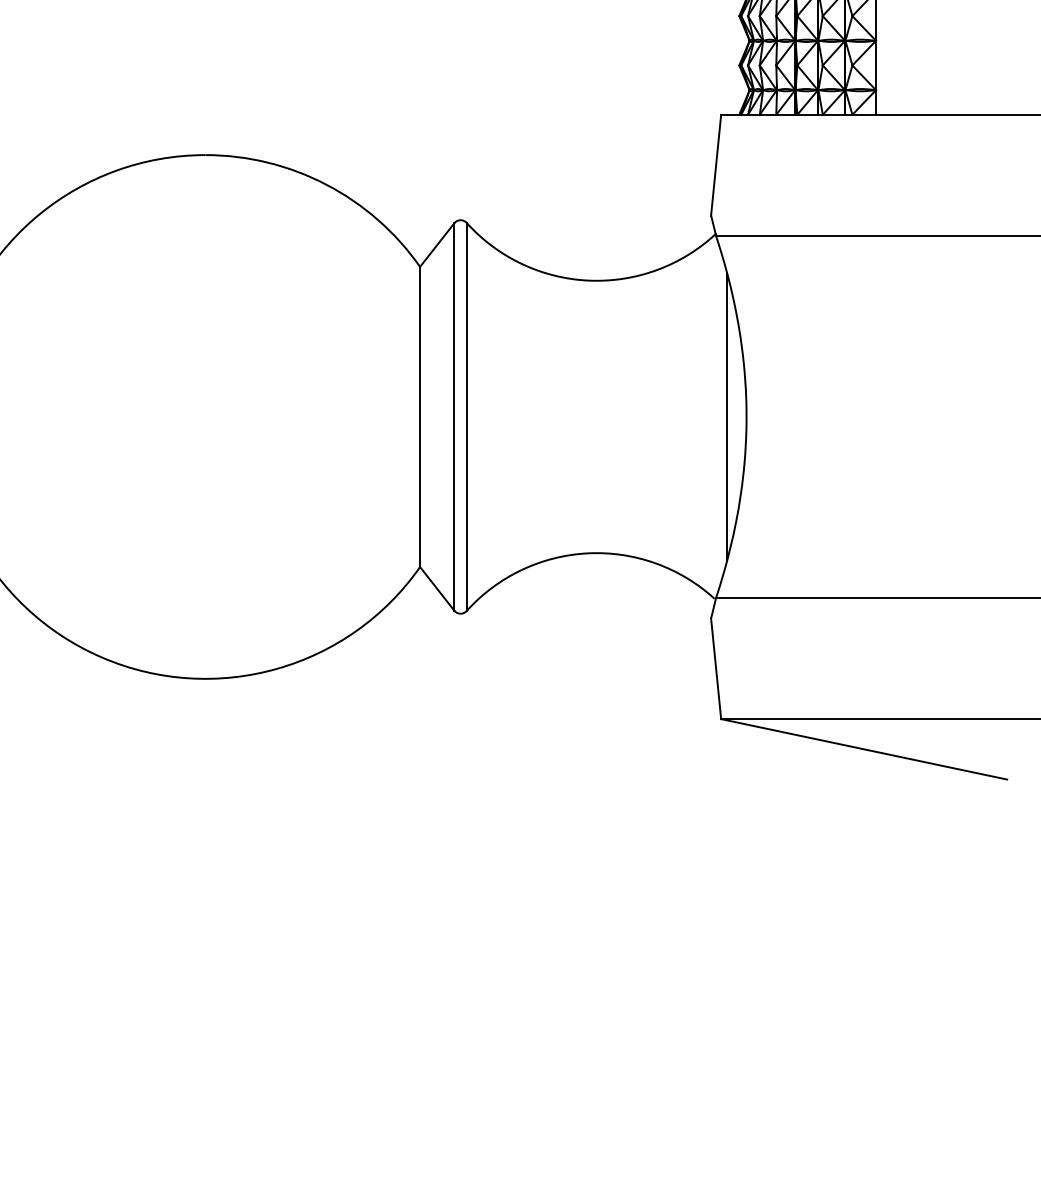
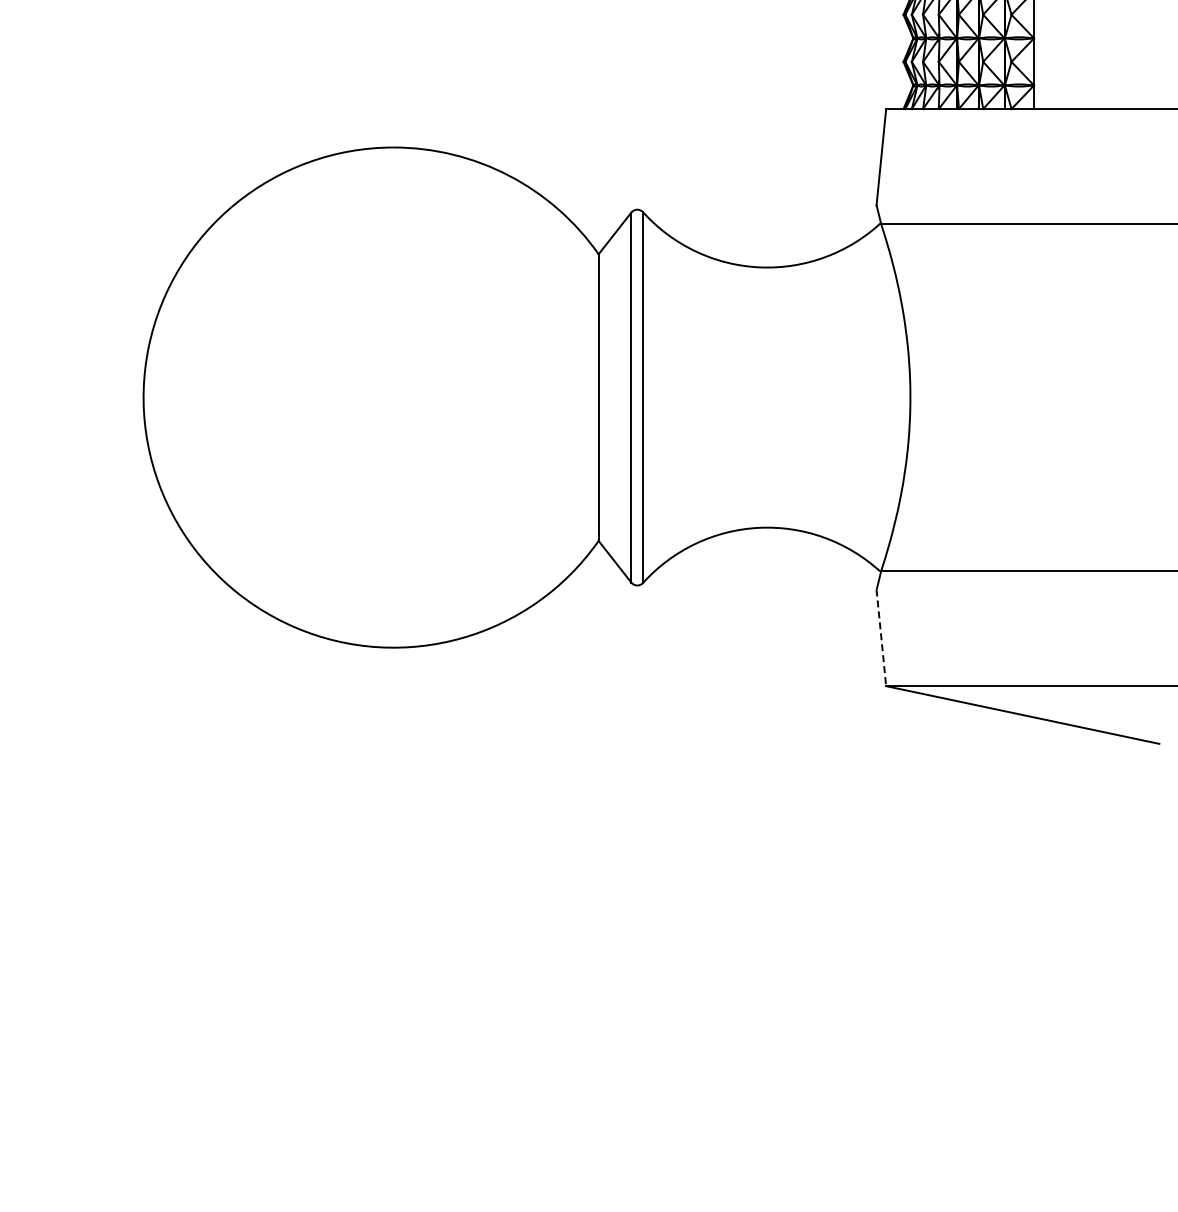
line: (727, 415) -> (892, 396), removed
line: (716, 668) -> (881, 637), solid -> dashed

